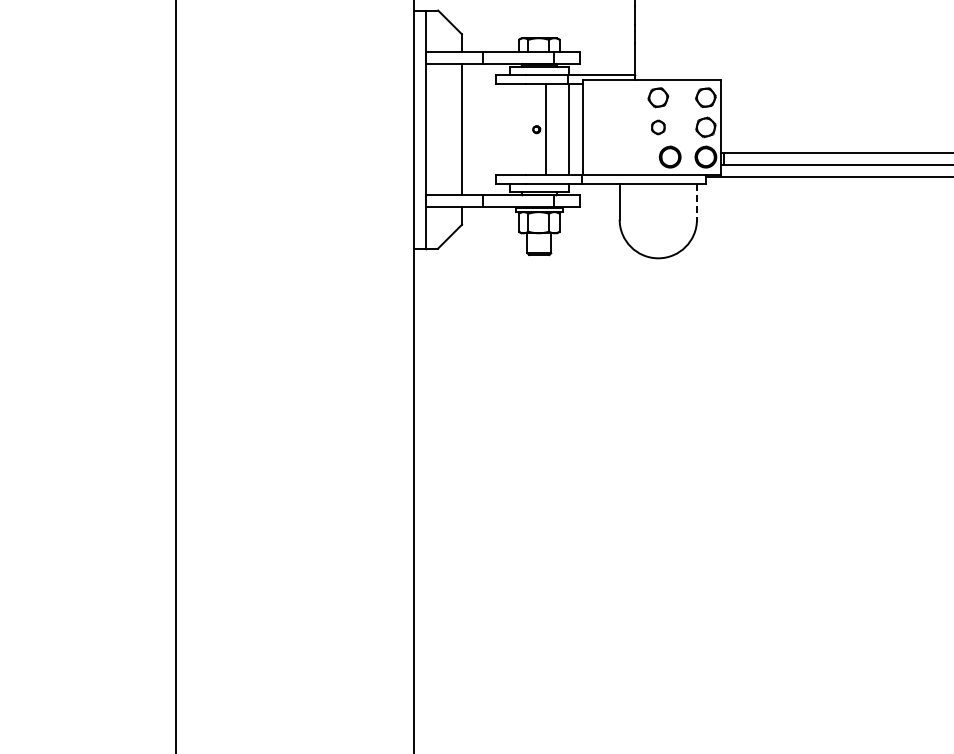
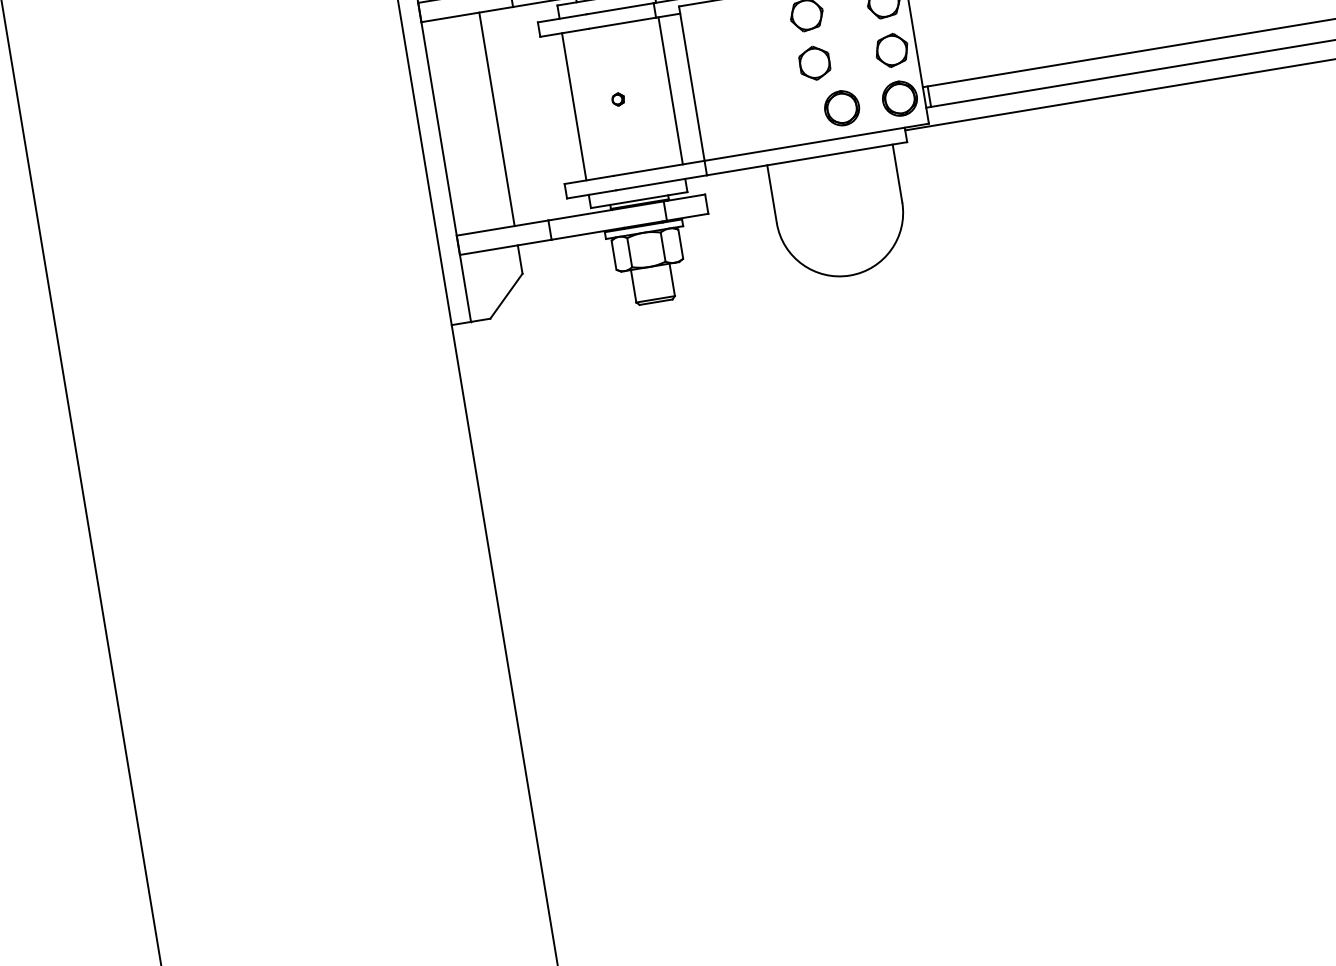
part: (658, 127) -> (815, 63), size x1.43
line: (545, 129) -> (573, 106), moved
line: (697, 201) -> (898, 172), dashed -> solid

